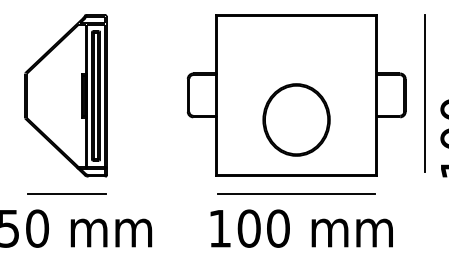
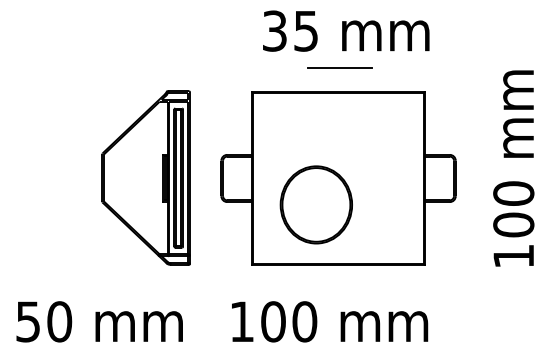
line: (424, 93) -> (476, 176), removed
part: (65, 95) -> (145, 177), moved
part: (295, 119) -> (315, 204), moved
line: (67, 193) -> (91, 284), removed
line: (295, 193) -> (337, 284), removed
text: (302, 228) -> (330, 321), moved

